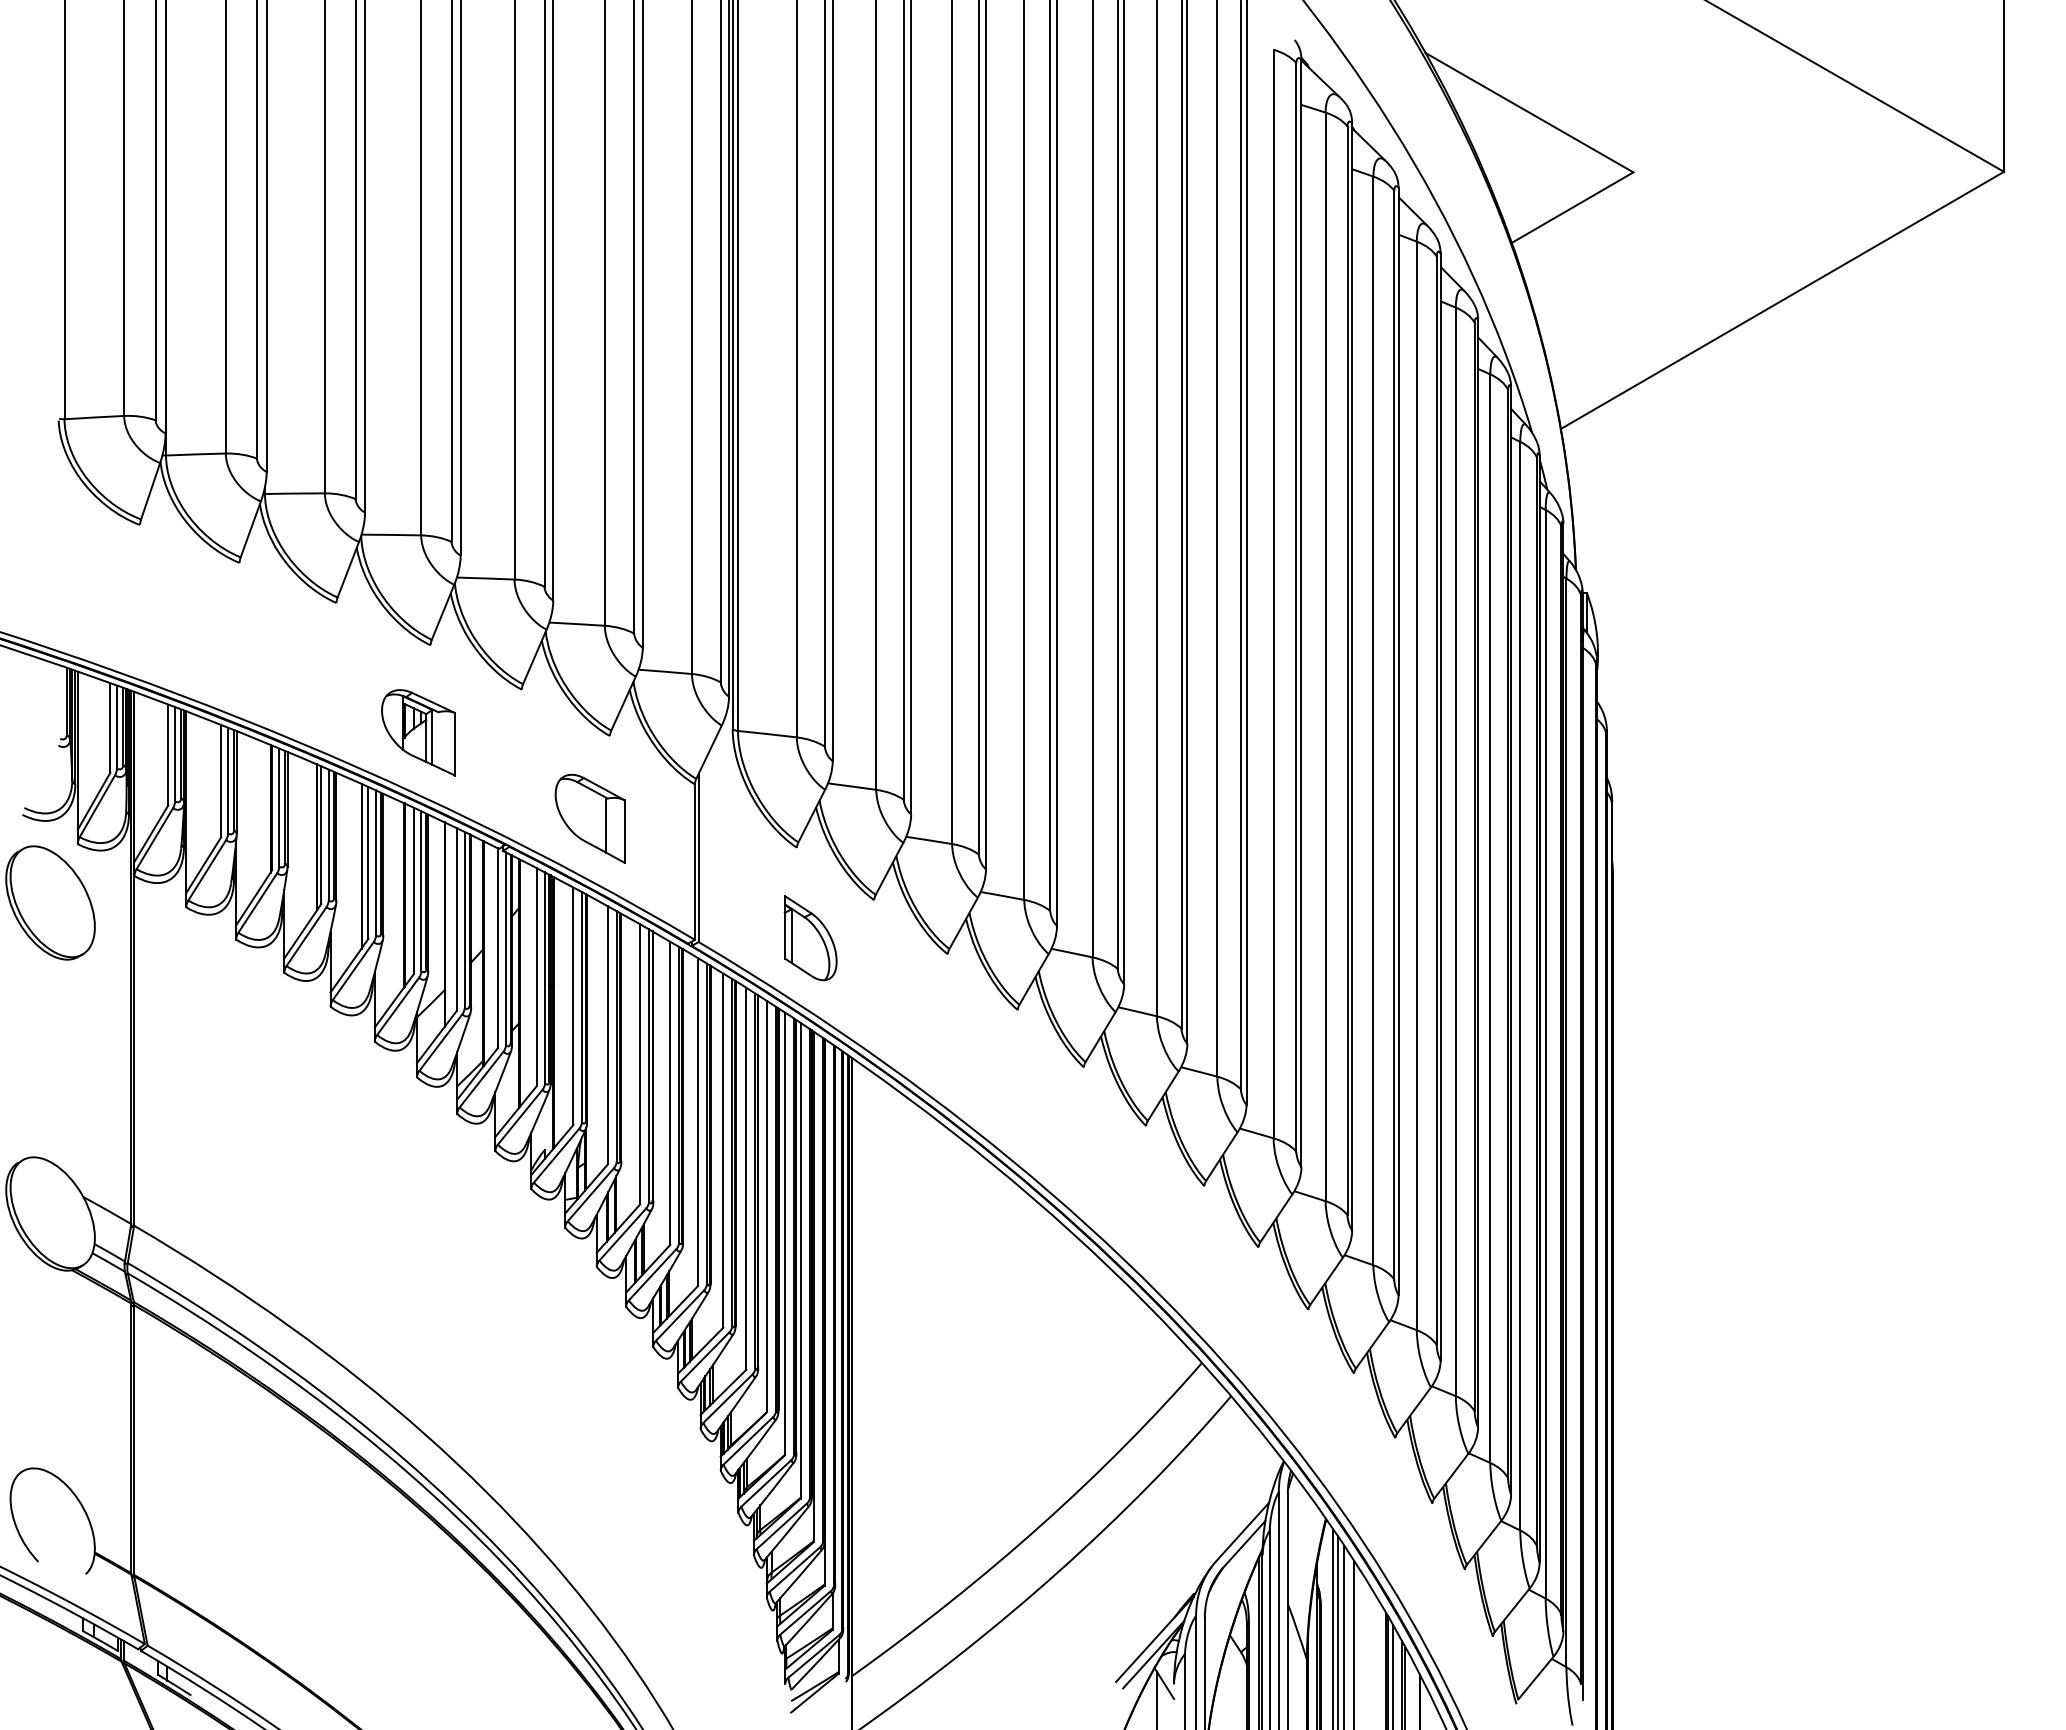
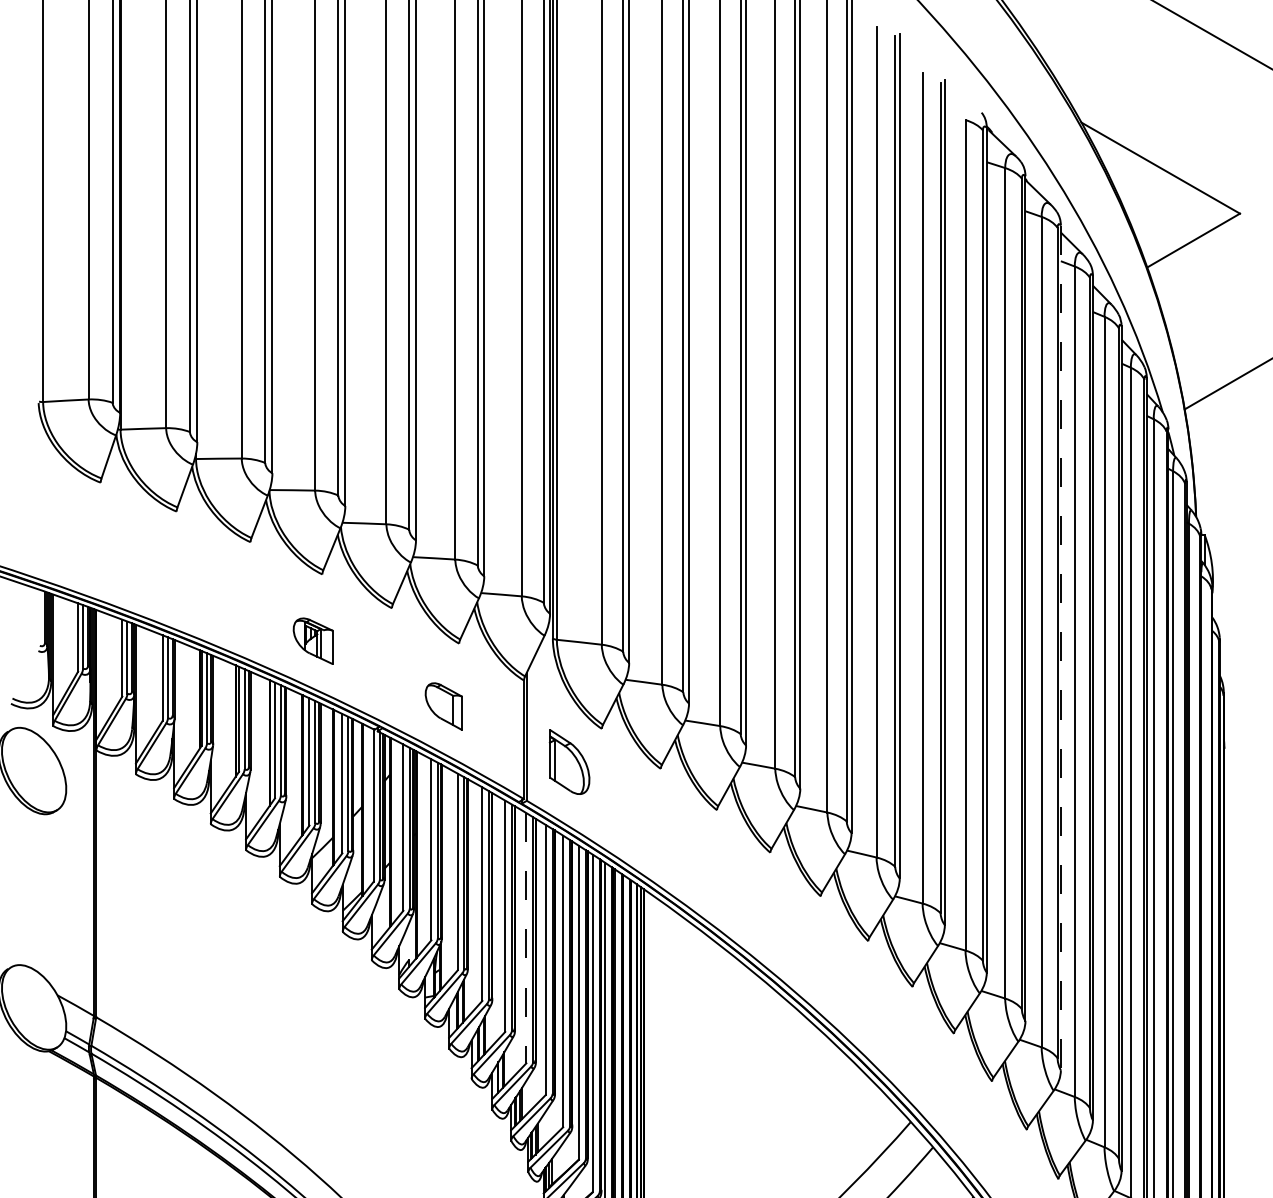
part: (418, 732) -> (313, 640), size x0.7
line: (1398, 741) -> (1060, 647), solid -> dashed
part: (589, 818) -> (443, 706), size x0.7
part: (810, 938) -> (569, 762), moved
line: (697, 1122) -> (526, 938), solid -> dashed

